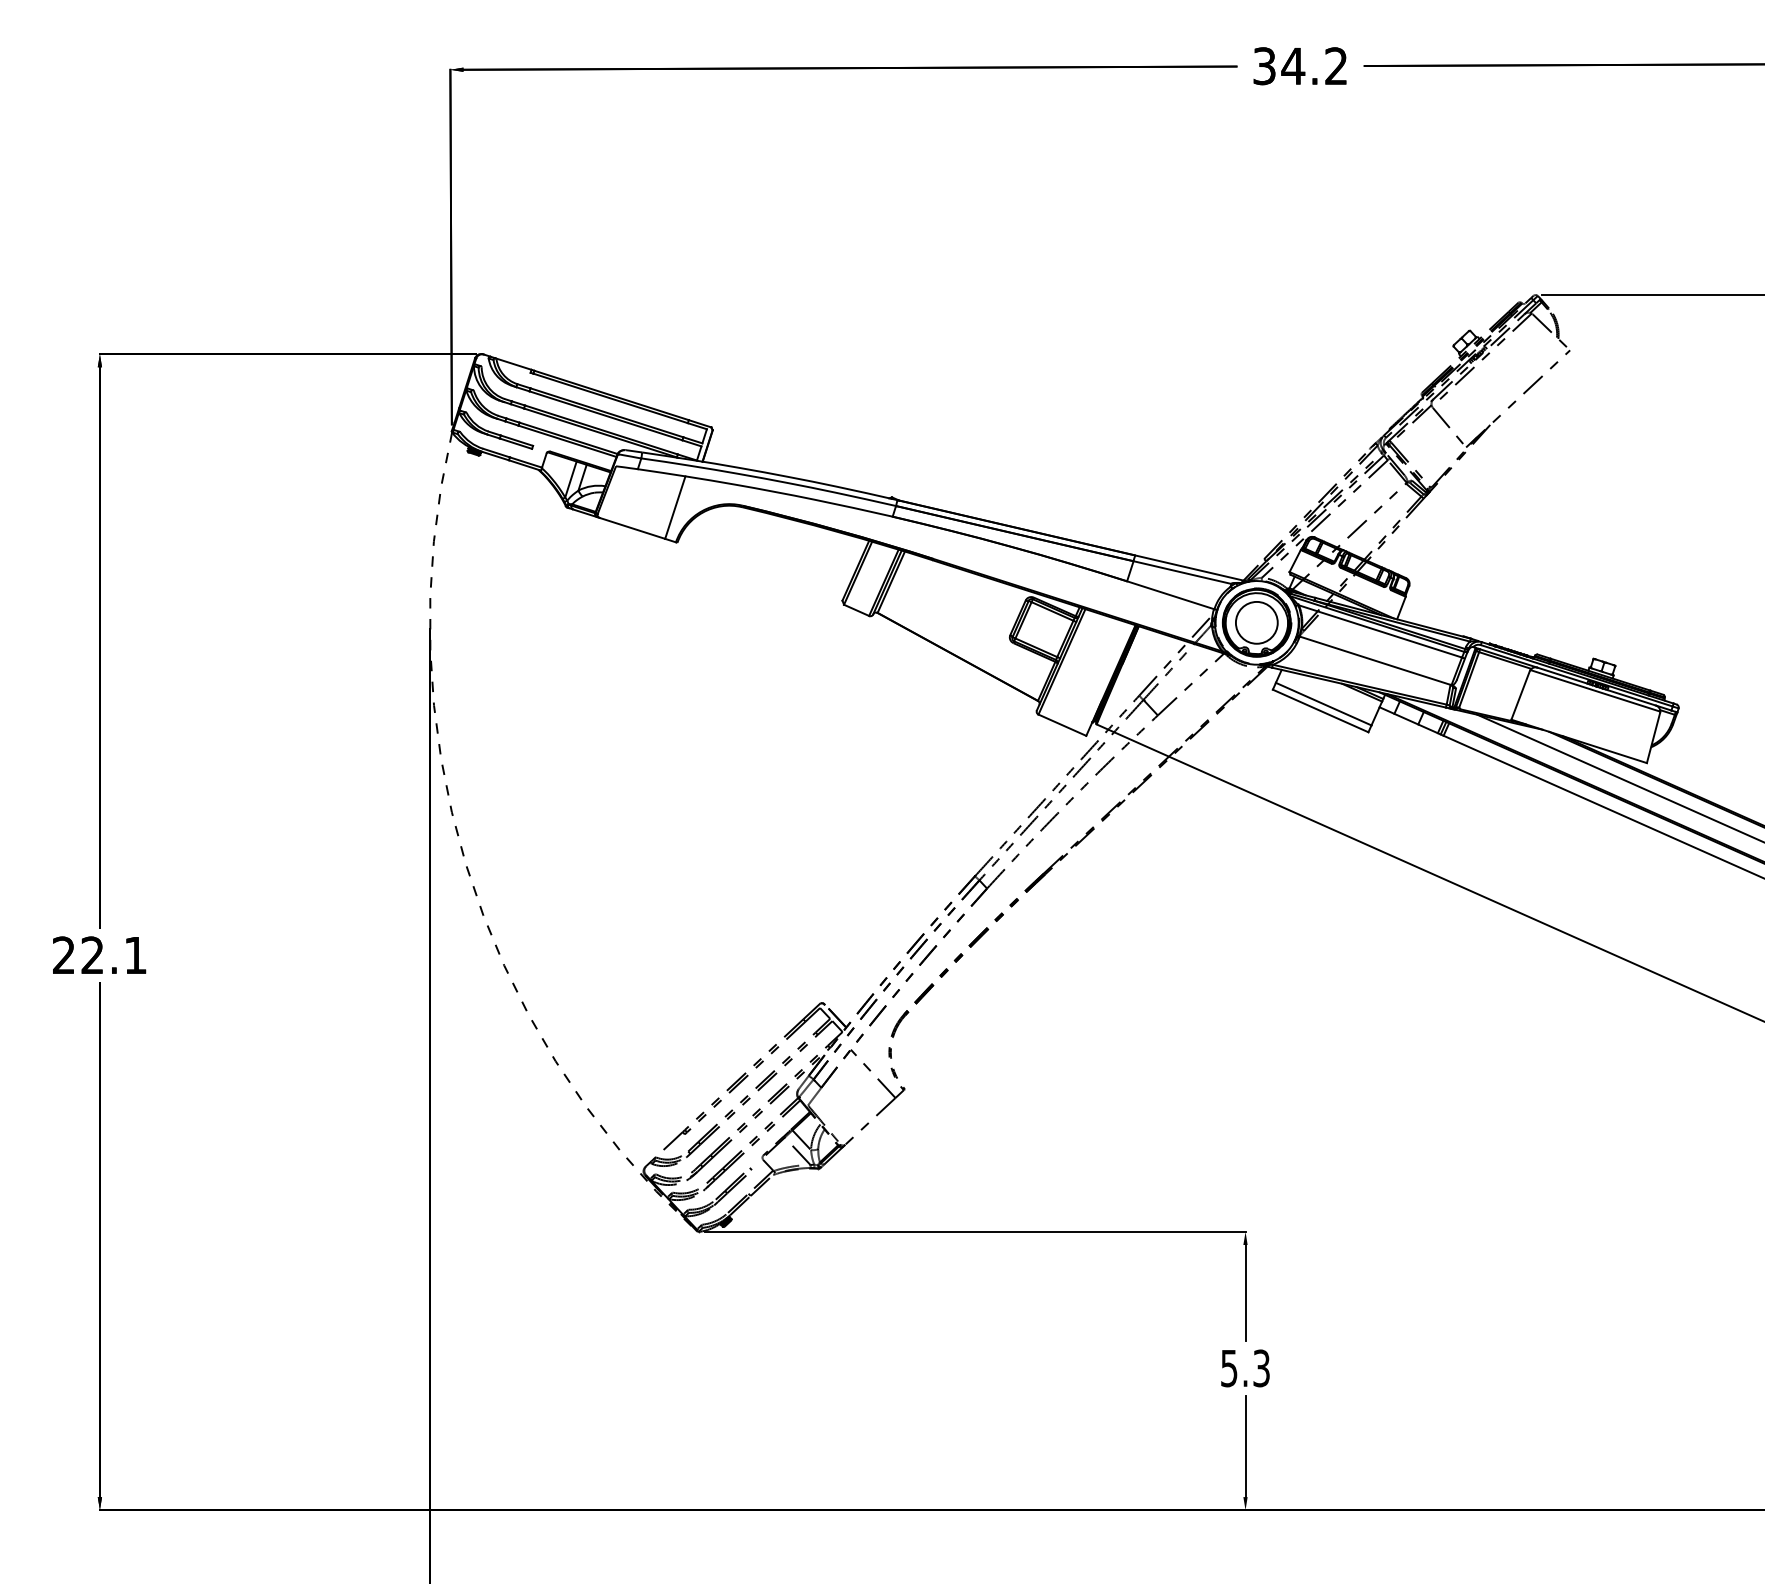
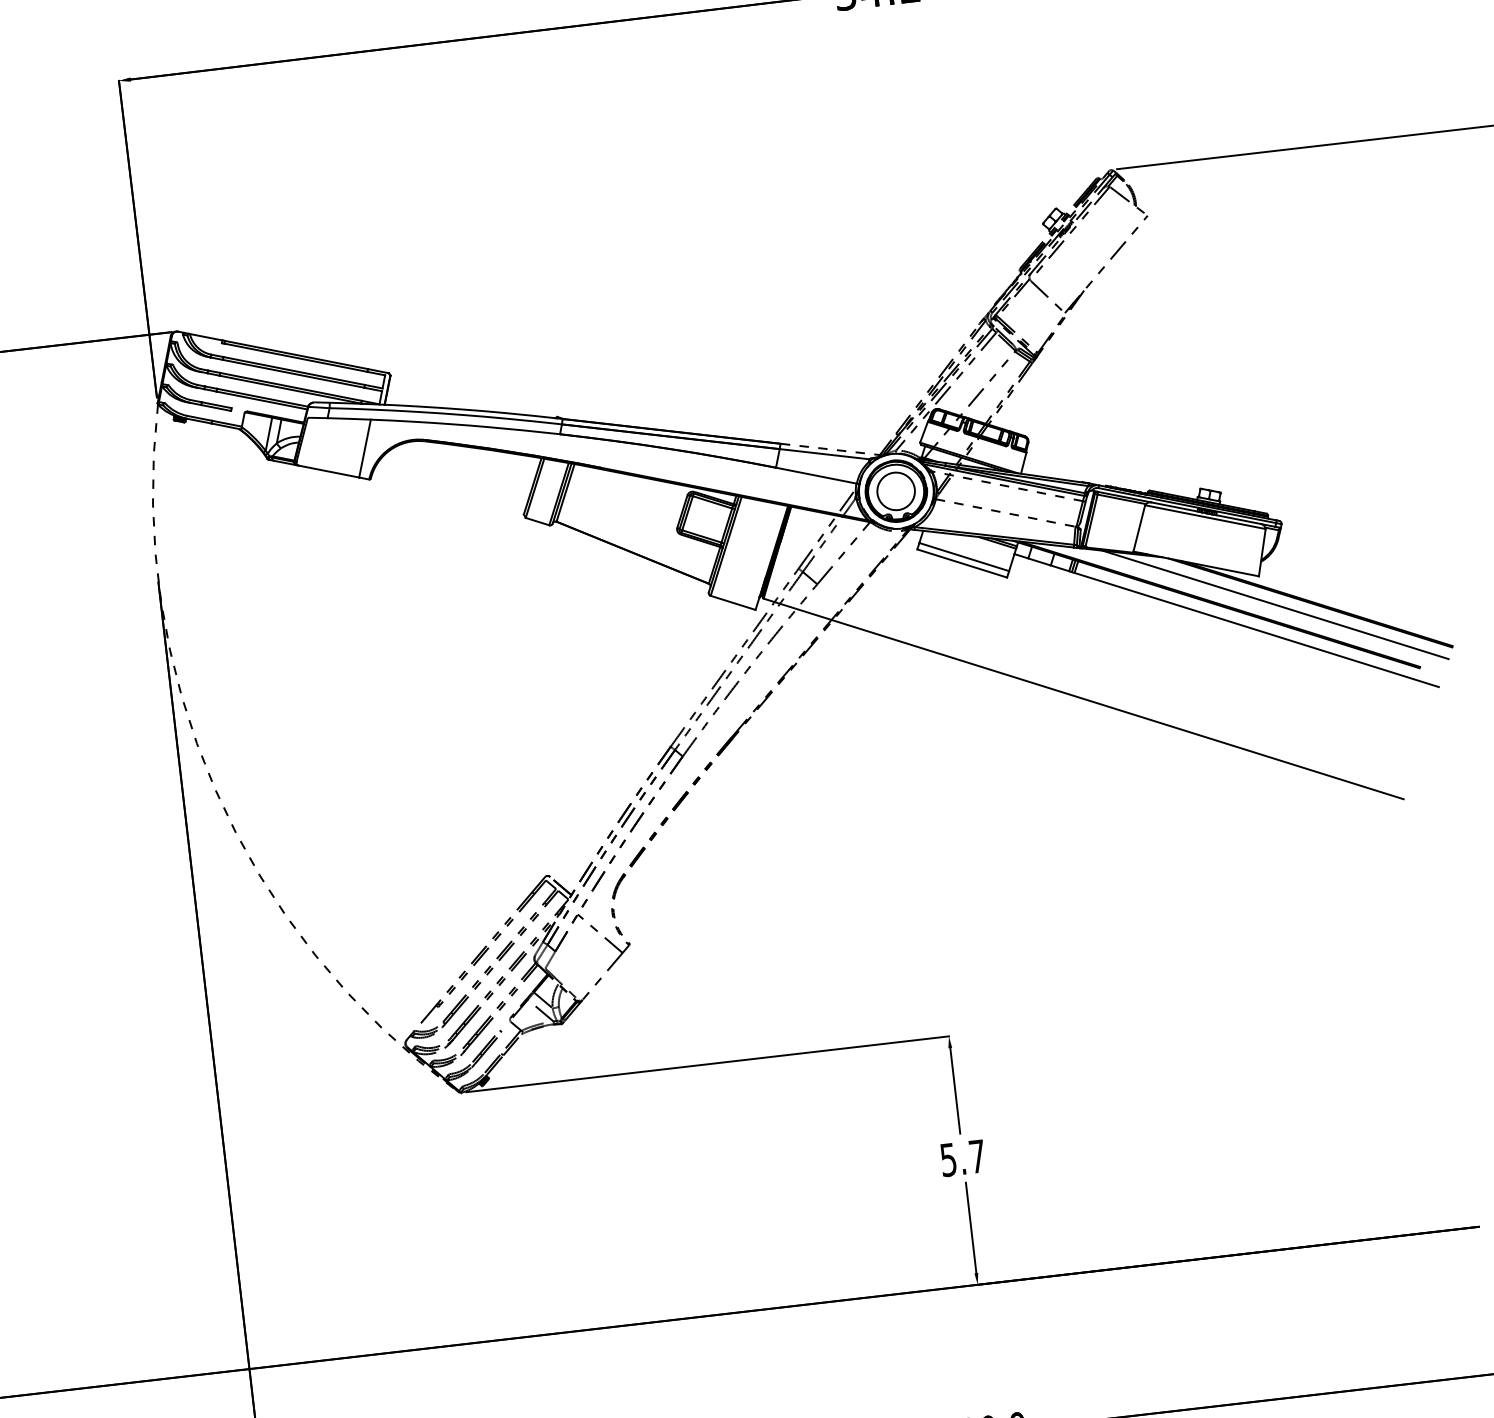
line: (1191, 568) -> (832, 449), solid -> dashed
line: (1379, 631) -> (1006, 486), solid -> dashed
line: (1375, 660) -> (1005, 512), solid -> dashed
text: (1261, 1368) -> (977, 1156), 5.3 -> 5.7

